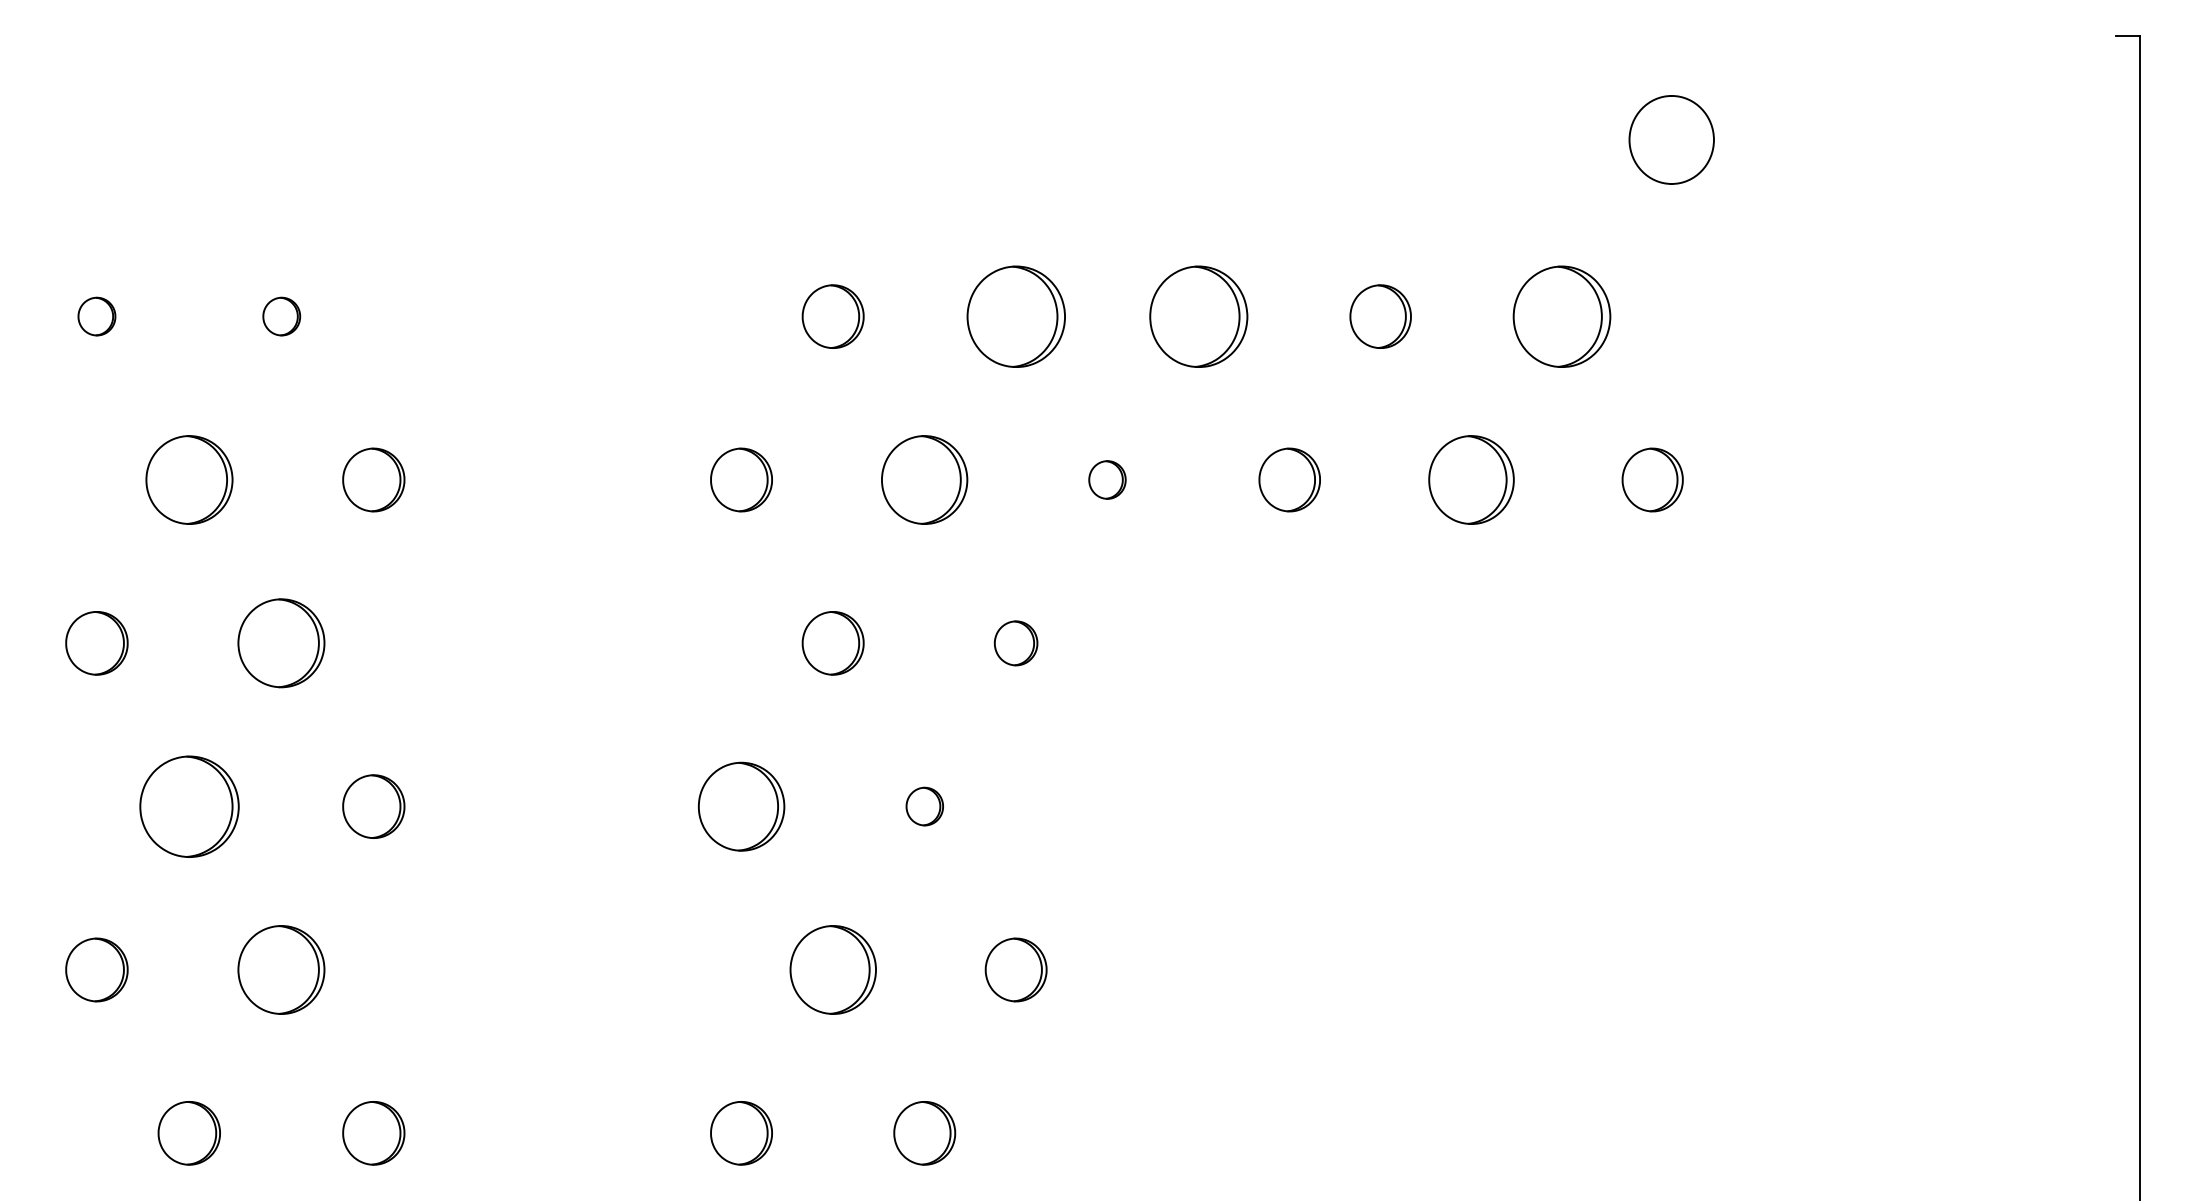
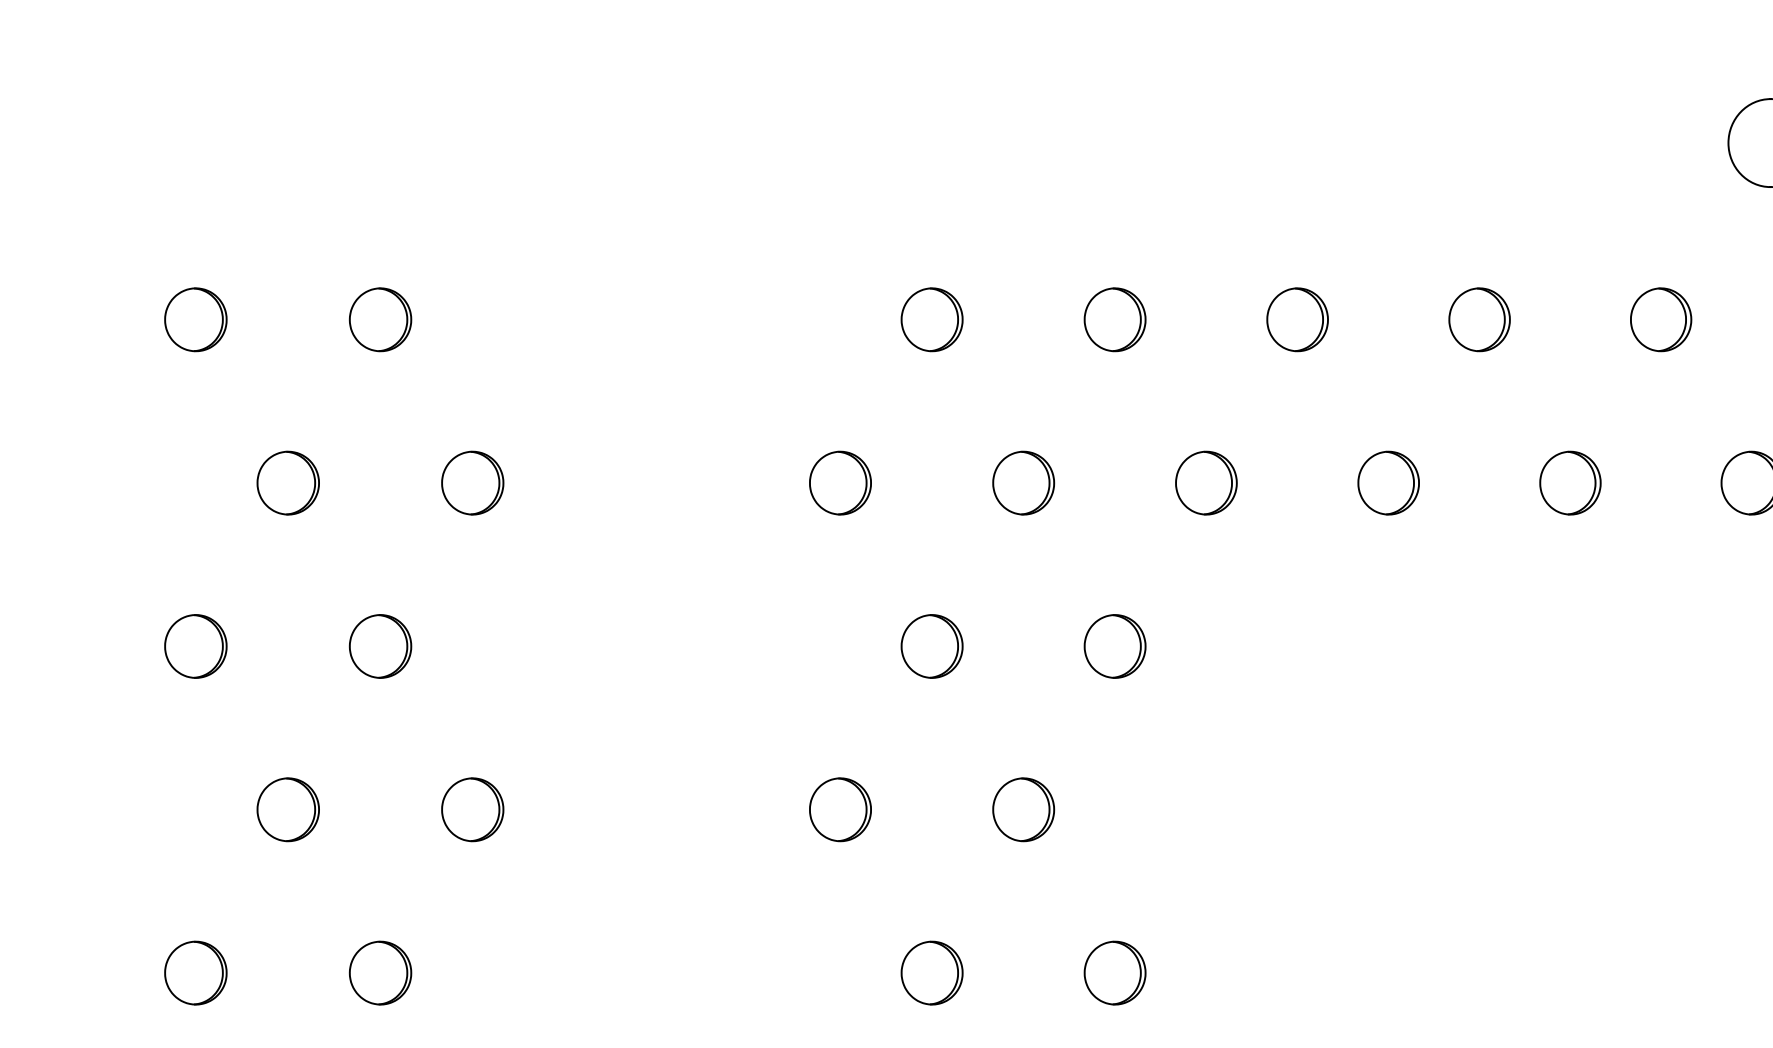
part: (96, 316) -> (195, 319), size x1.67
part: (281, 316) -> (380, 319), size x1.67
part: (1015, 316) -> (1114, 319), size x0.62
part: (1198, 316) -> (1297, 319), size x0.62
part: (1562, 316) -> (1661, 319), size x0.62
part: (188, 479) -> (287, 482), size x0.71
part: (924, 479) -> (1023, 482), size x0.71
part: (1107, 479) -> (1206, 482), size x1.67
part: (1471, 479) -> (1570, 482), size x0.71
part: (281, 643) -> (380, 646), size x0.71
part: (1015, 643) -> (1114, 646), size x1.43
part: (188, 806) -> (287, 809), size x0.62
part: (741, 806) -> (840, 809), size x0.71
part: (924, 806) -> (1023, 809), size x1.67
part: (281, 969) -> (380, 972), size x0.71
part: (832, 969) -> (931, 972), size x0.71

